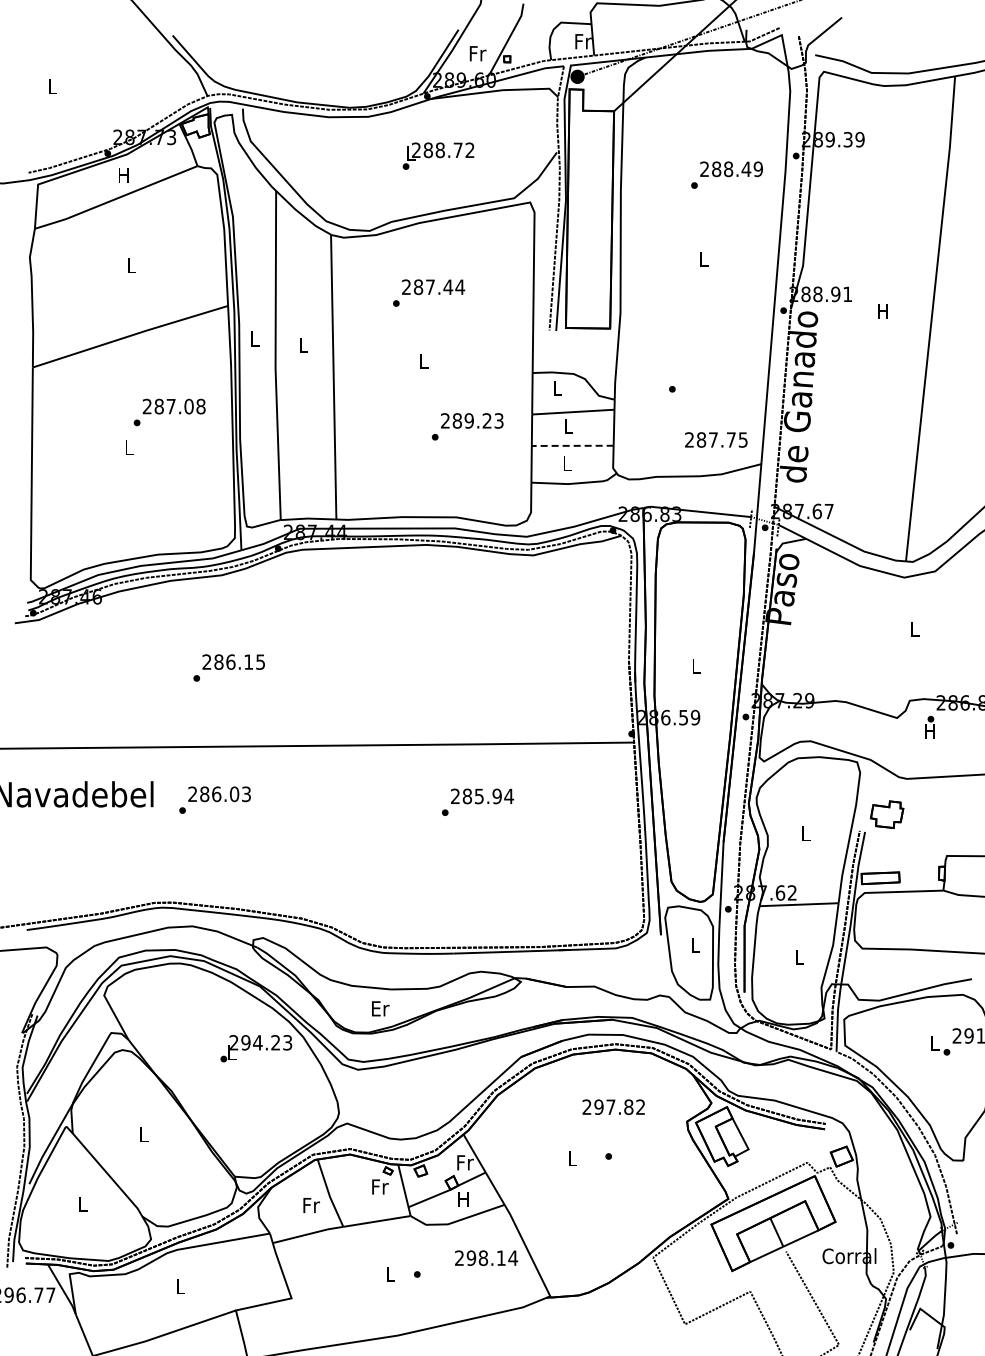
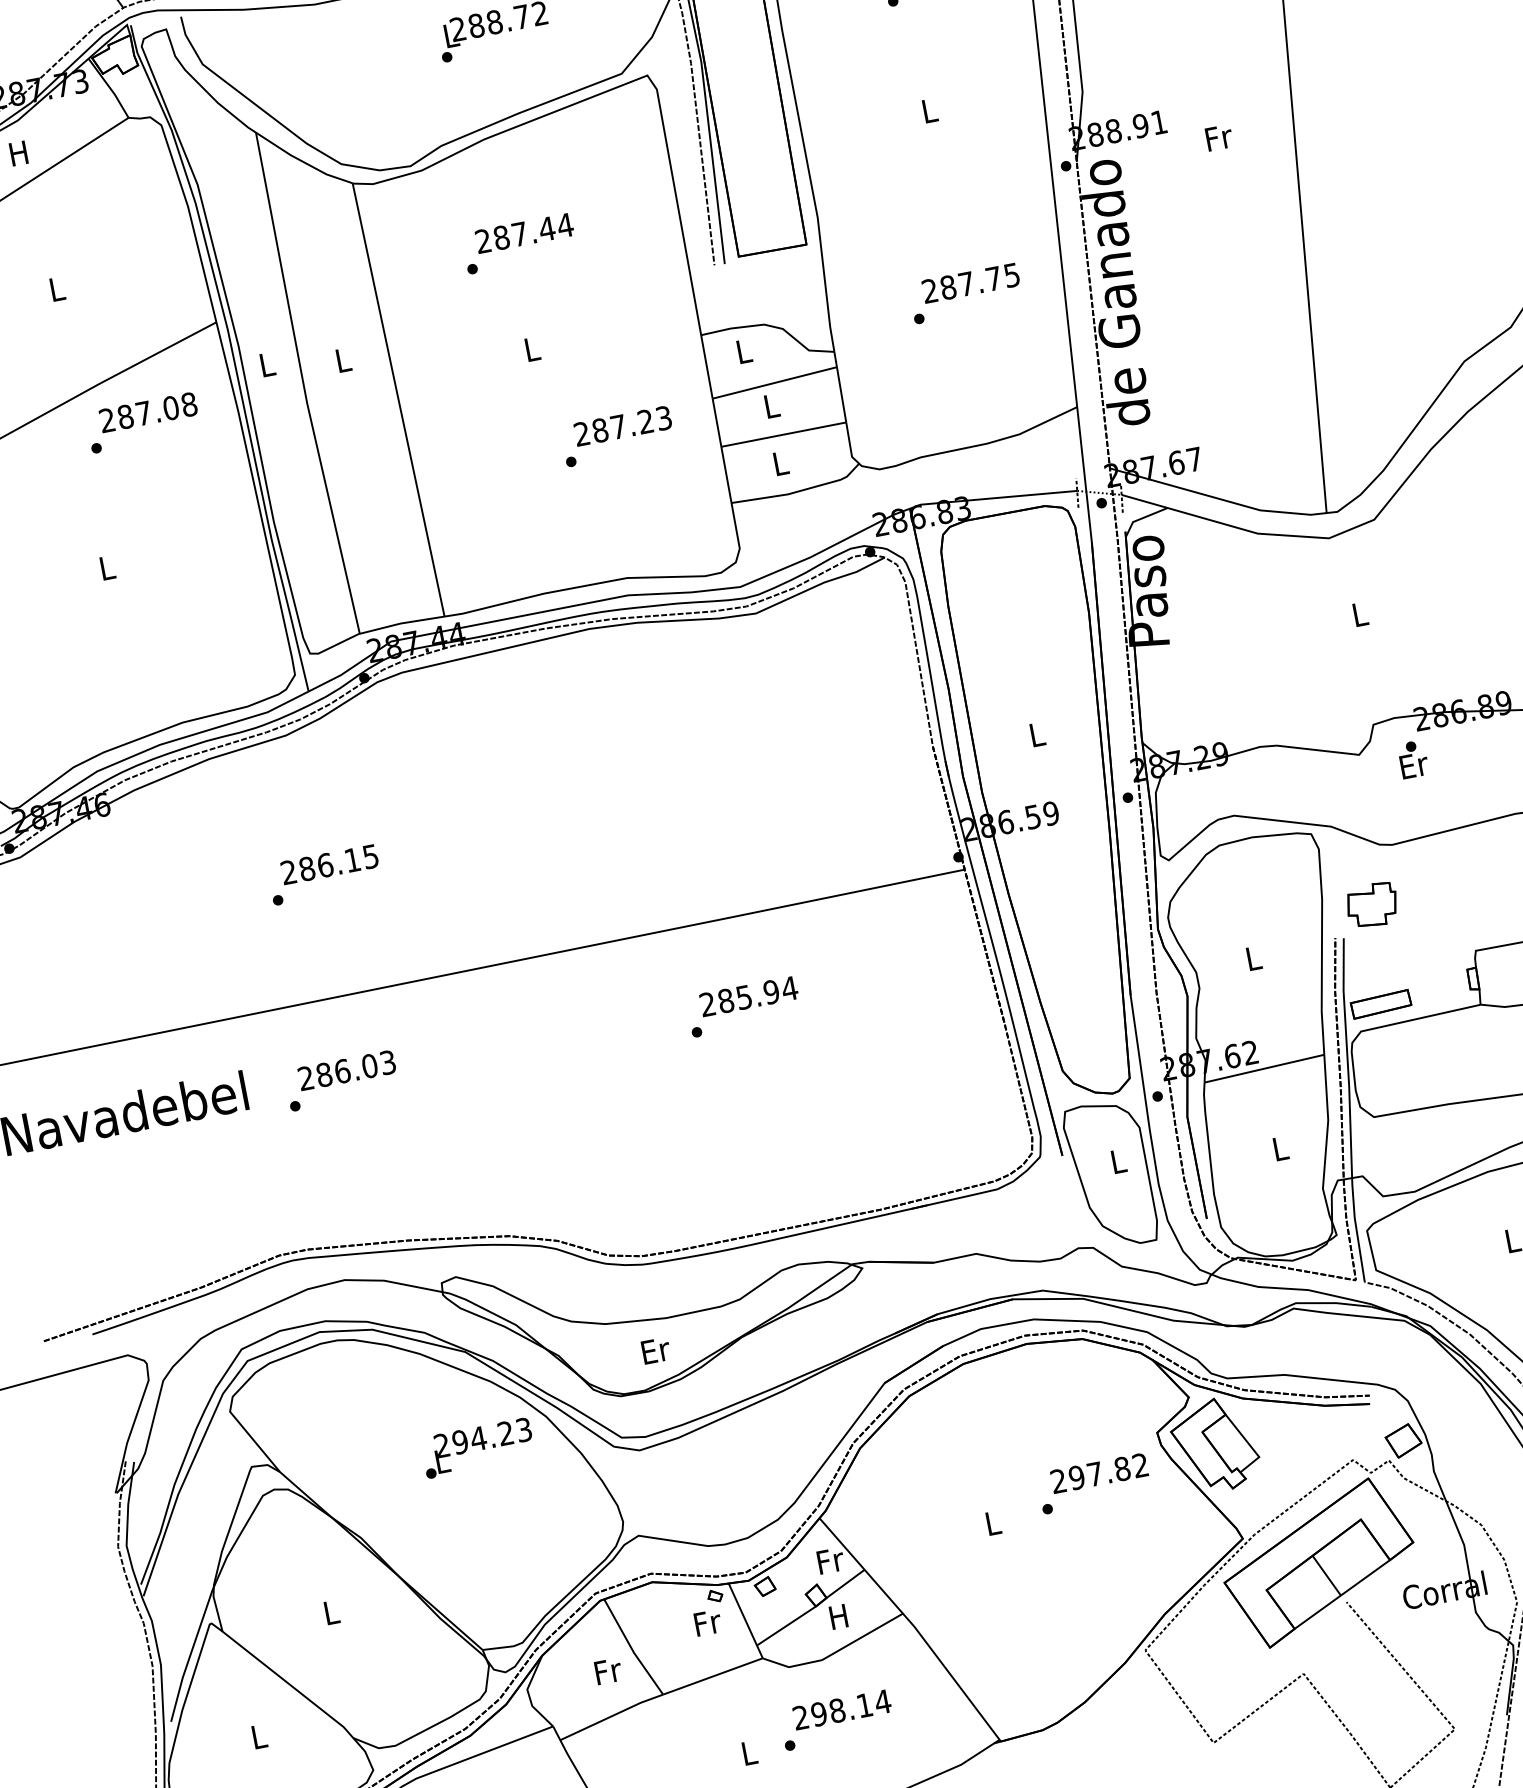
text: (883, 310) -> (1218, 136), H -> Fr
text: (169, 412) -> (142, 422), moved
text: (468, 420) -> (617, 426), 289.23 -> 287.23
text: (716, 439) -> (971, 282), moved
line: (572, 445) -> (783, 434), dashed -> solid
text: (930, 730) -> (1413, 764), H -> Er
text: (613, 1106) -> (1098, 1472), moved
text: (486, 1257) -> (841, 1708), moved

